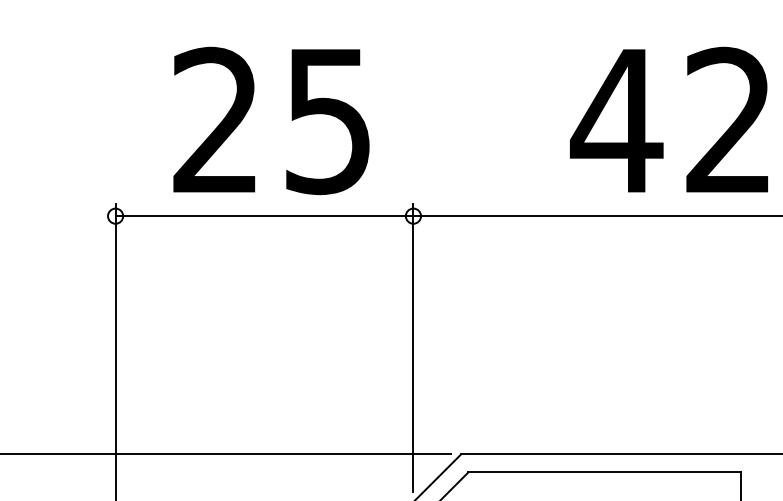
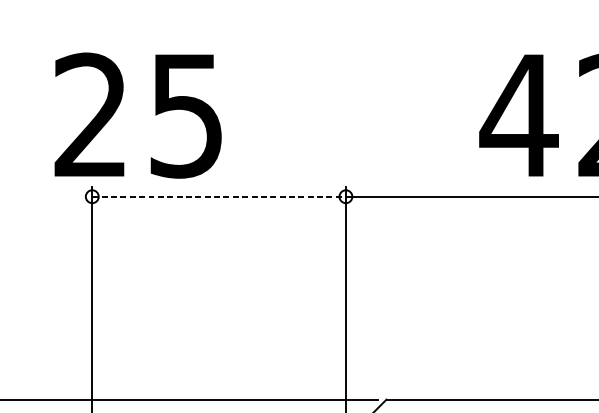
text: (271, 120) -> (138, 115), moved
line: (264, 216) -> (219, 197), solid -> dashed

